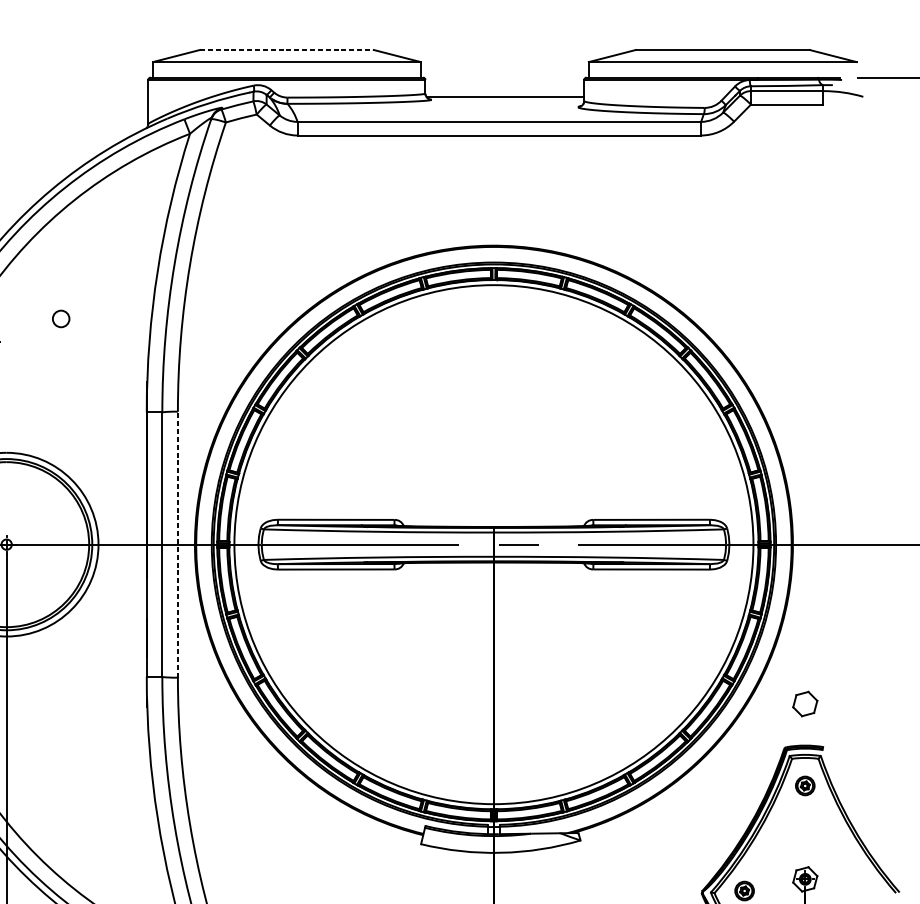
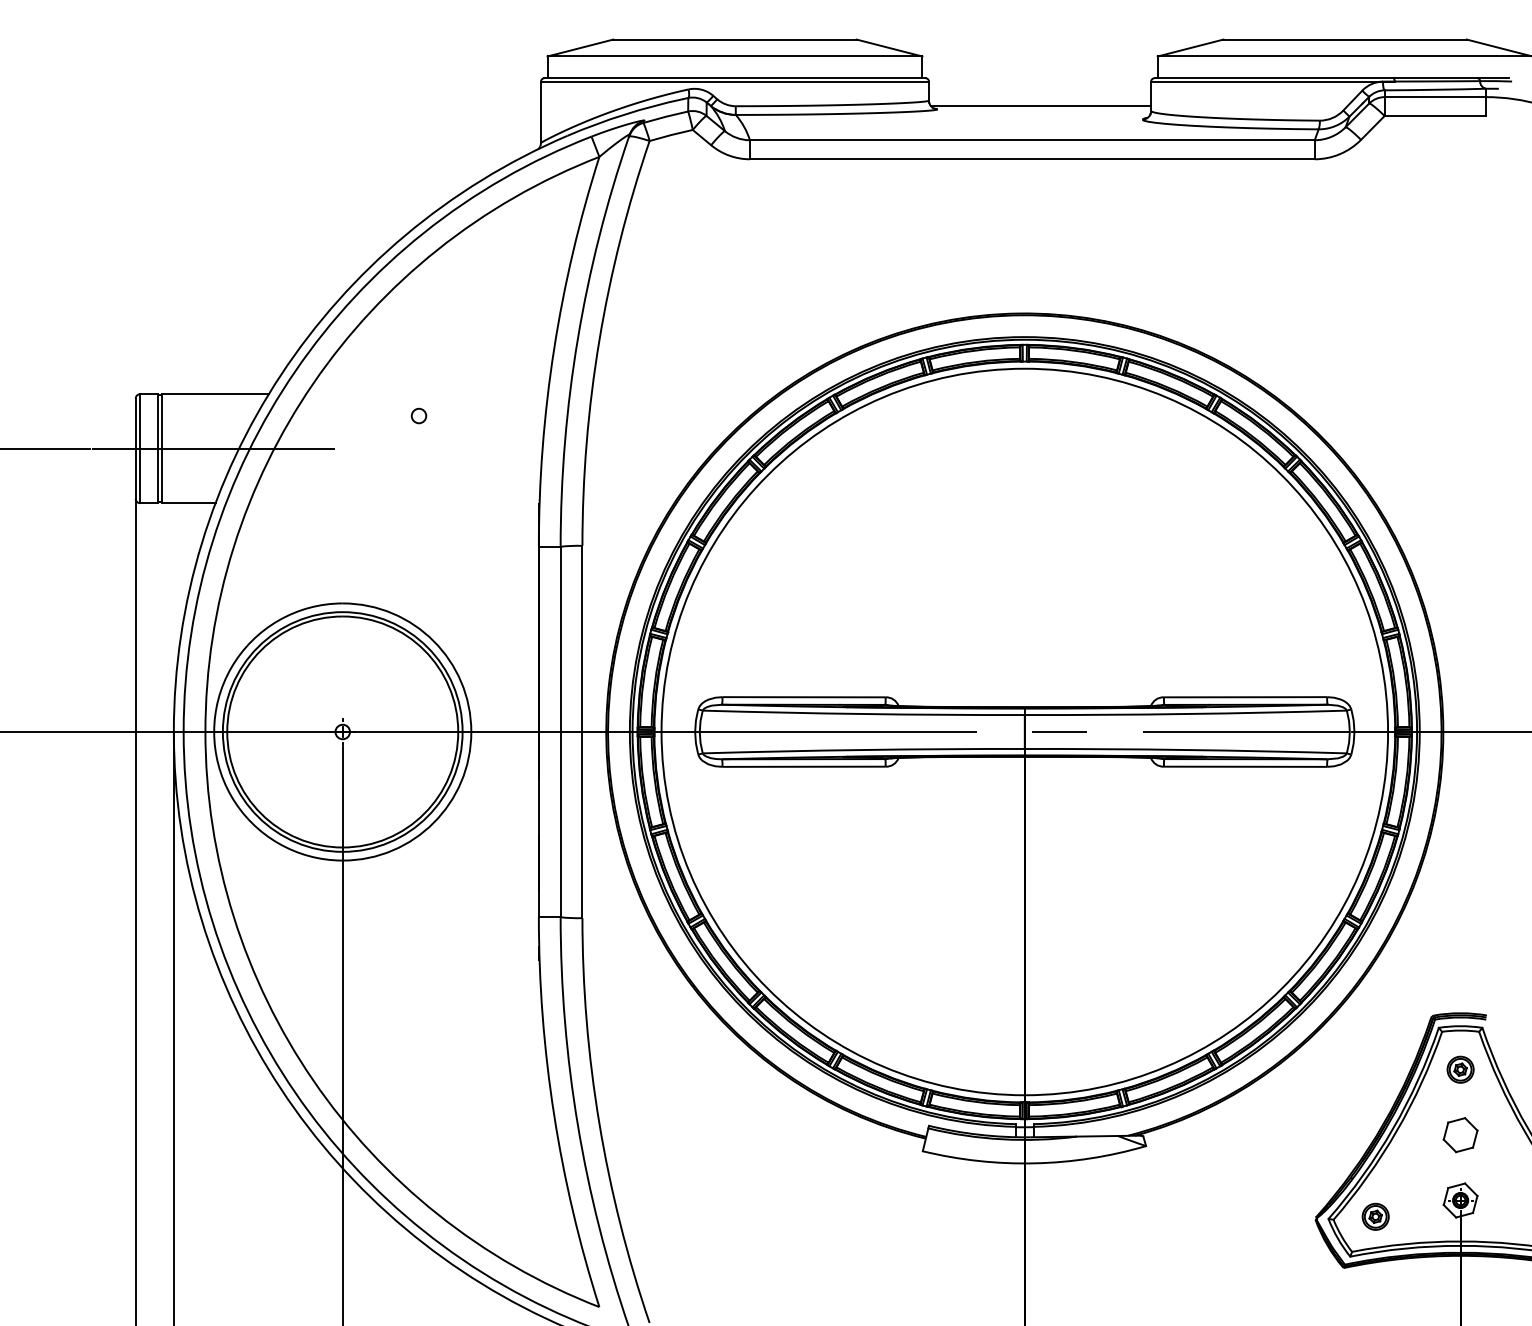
line: (286, 49) -> (734, 39), dashed -> solid
circle: (60, 318) -> (418, 415), size x0.62
line: (177, 544) -> (582, 731), dashed -> solid
part: (805, 704) -> (1460, 1135), moved

